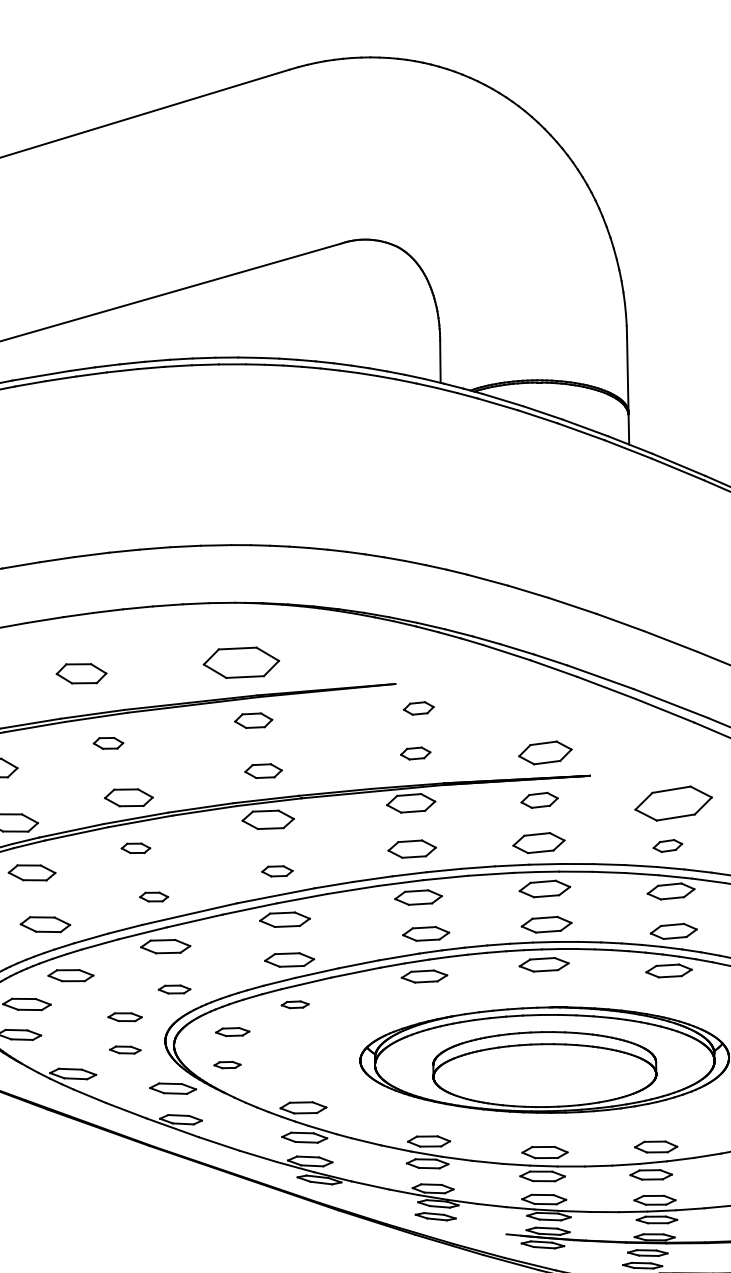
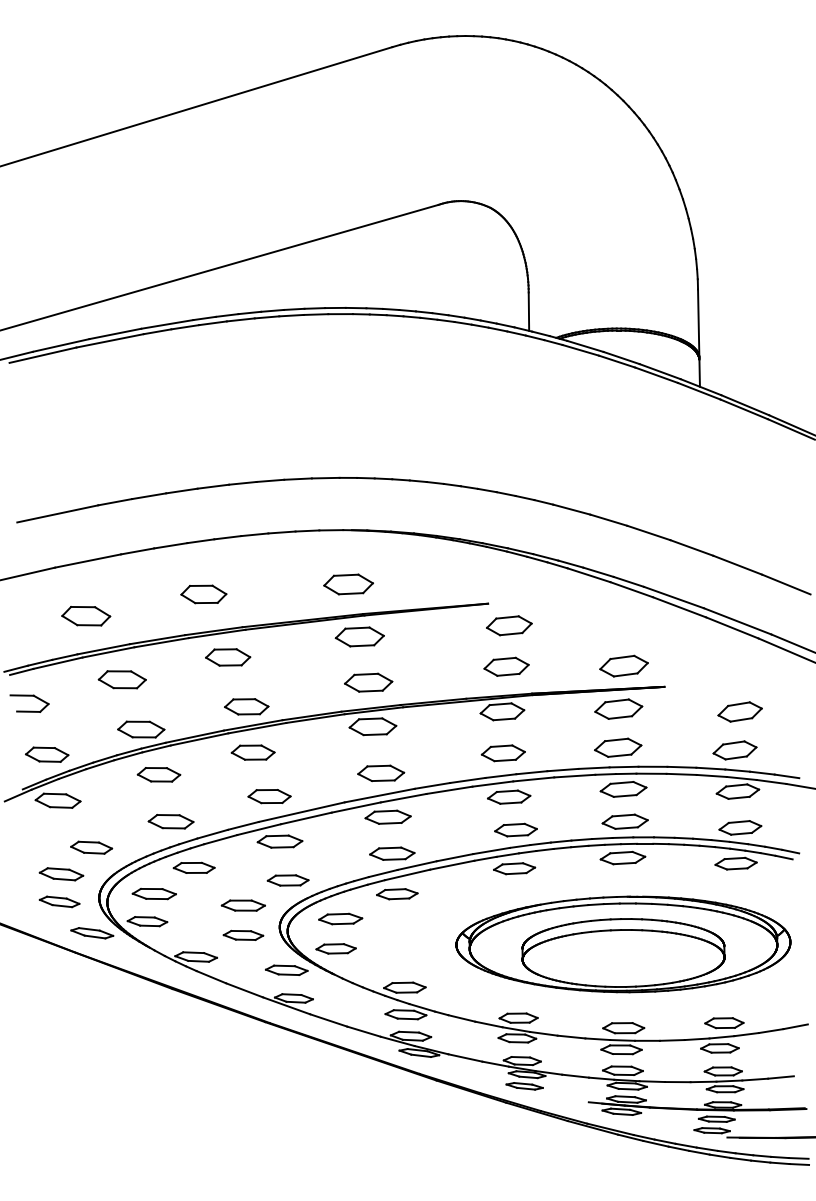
part: (241, 662) -> (348, 584), size x0.71
part: (418, 708) -> (509, 625), size x1.67
part: (253, 720) -> (359, 636), size x1.43
part: (108, 743) -> (228, 657), size x1.67
part: (415, 753) -> (506, 666), size x1.67
part: (263, 770) -> (368, 682), size x1.43
part: (539, 799) -> (618, 708), size x1.43
part: (672, 802) -> (739, 711), size x0.62
part: (667, 846) -> (734, 750), size x1.67
part: (135, 848) -> (252, 752), size x1.67
part: (277, 871) -> (381, 773), size x1.67
part: (154, 896) -> (269, 796), size x1.67
part: (173, 989) -> (287, 880), size x1.43
part: (295, 1004) -> (397, 894), size x1.67
part: (124, 1017) -> (242, 905), size x1.43
part: (232, 1031) -> (340, 918), size x1.43
part: (125, 1049) -> (243, 934), size x1.43
part: (226, 1064) -> (335, 948), size x1.67

